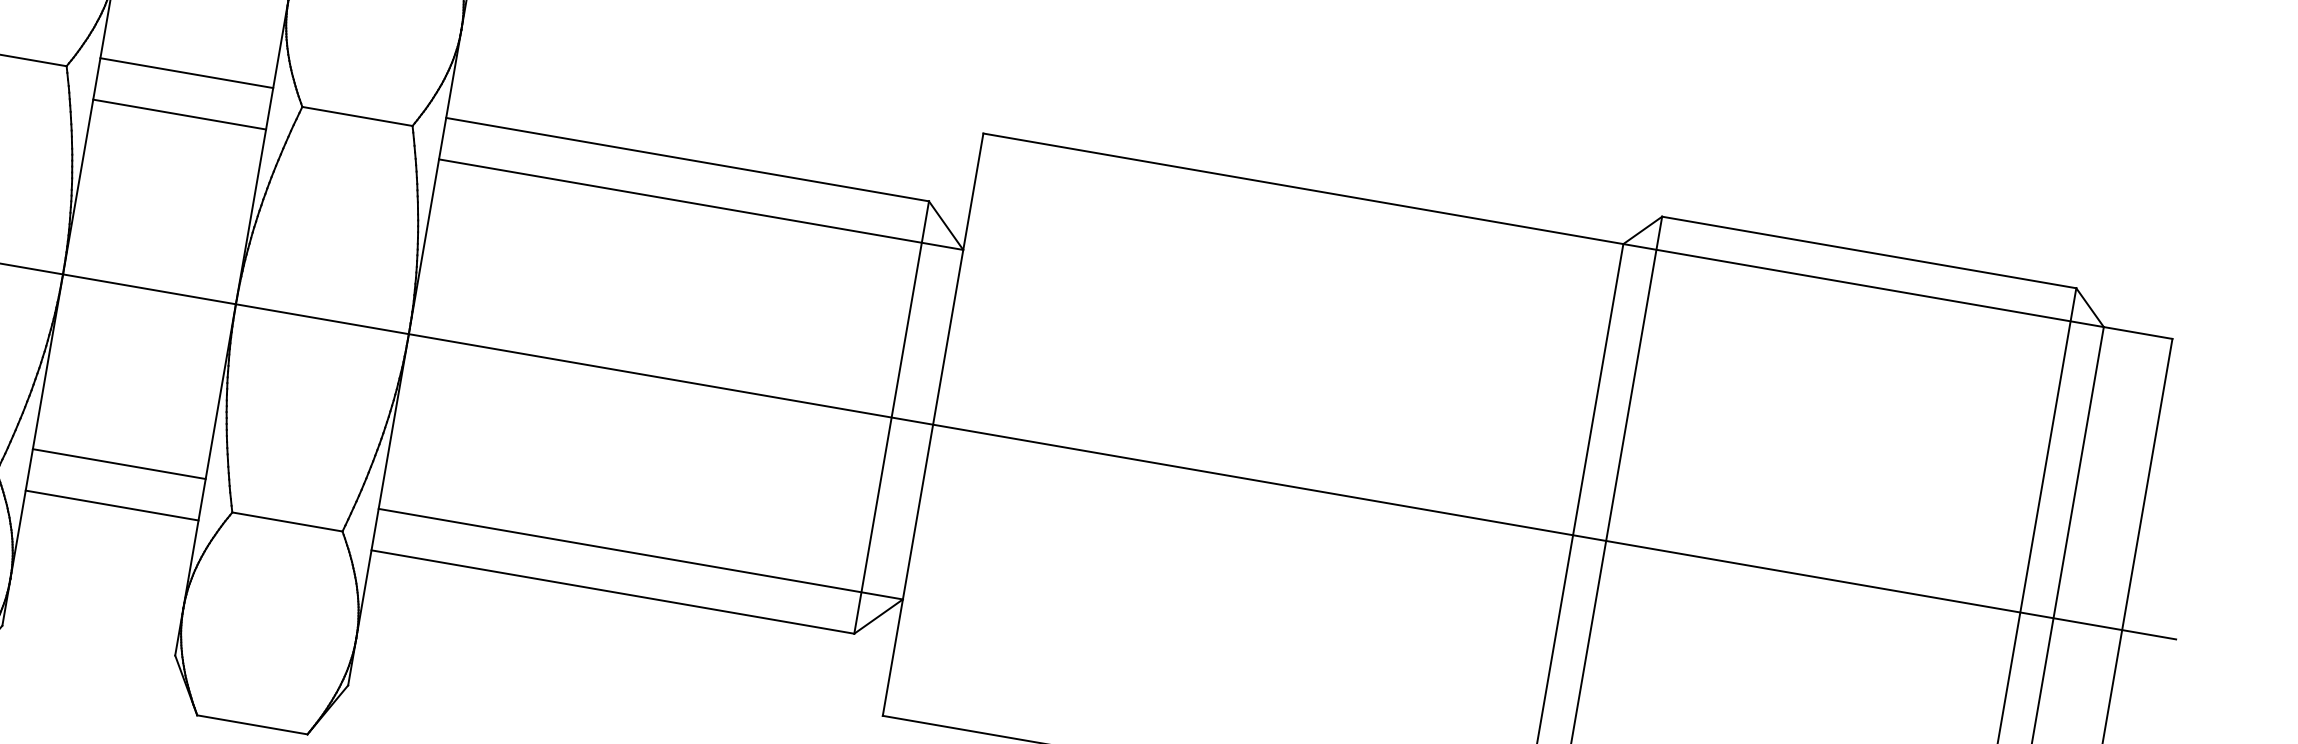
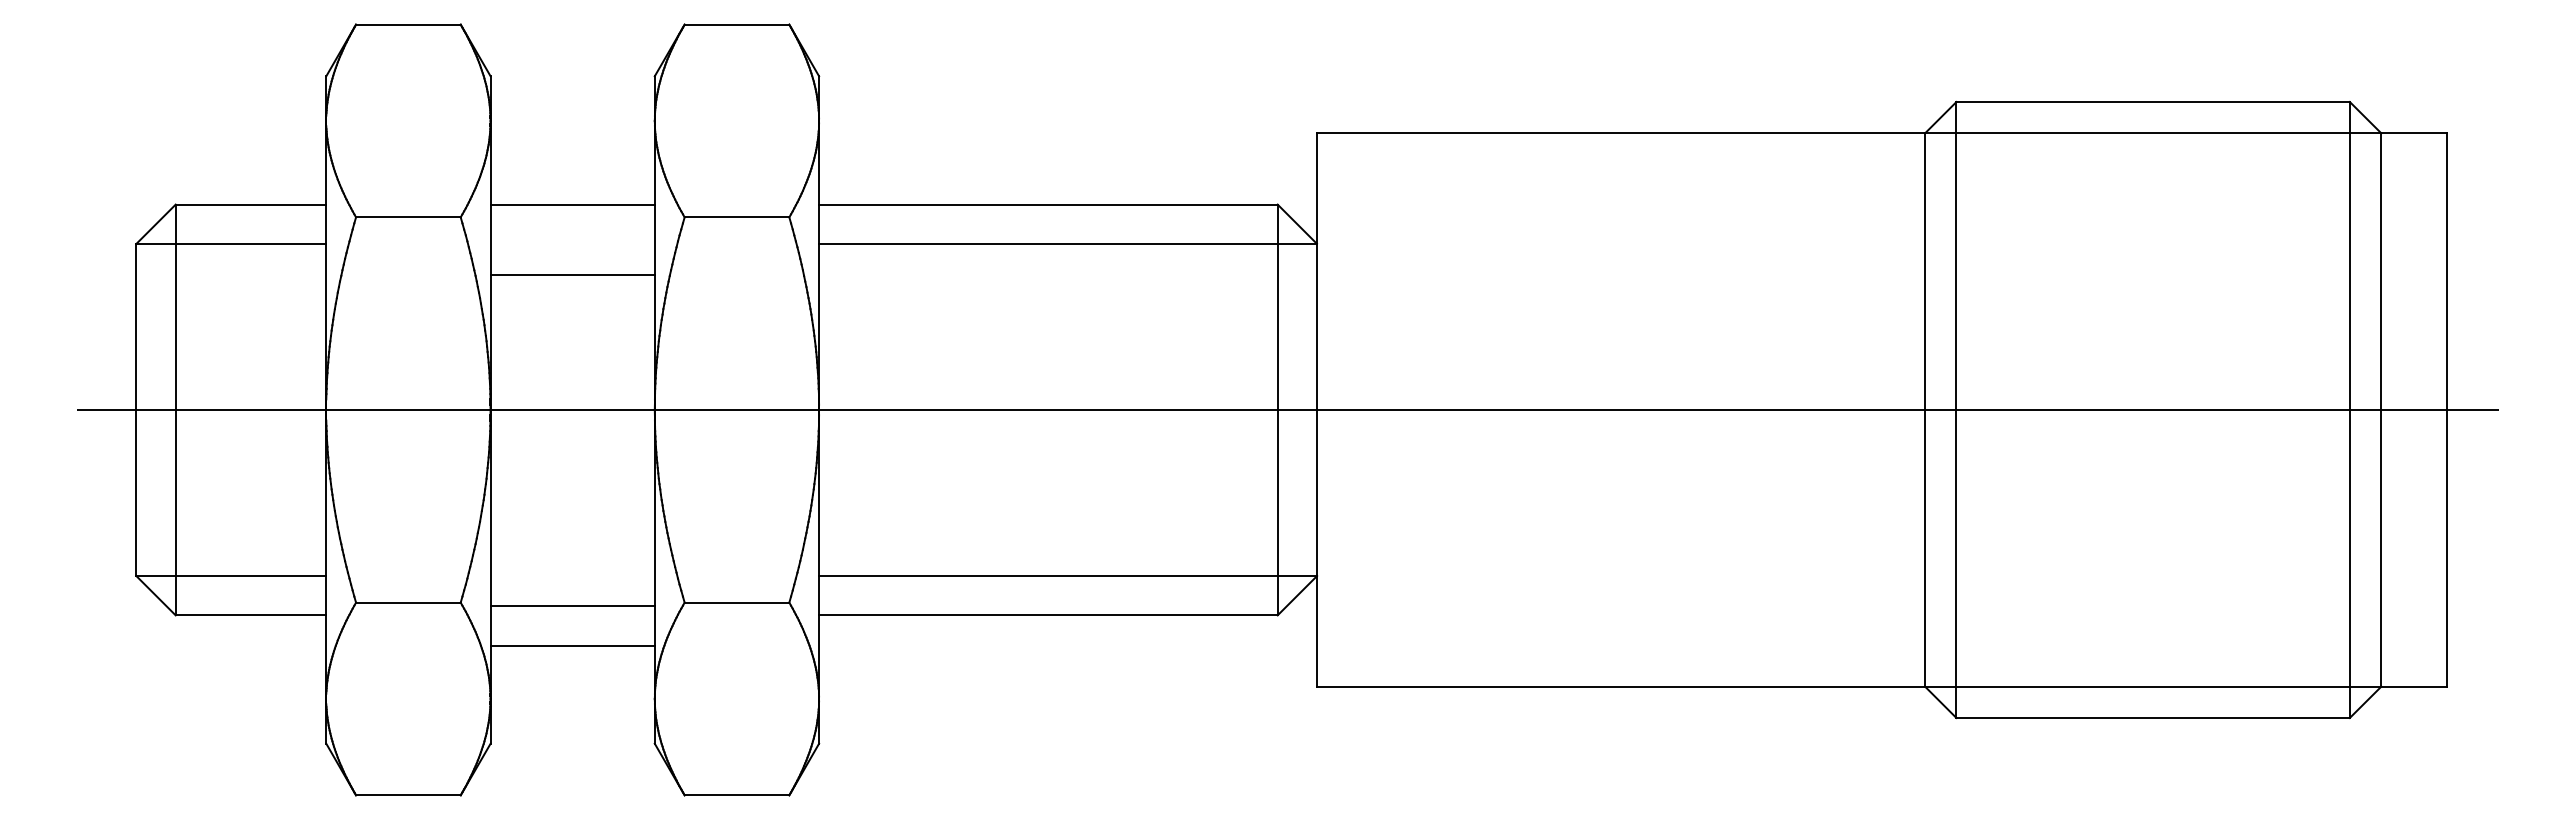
line: (179, 115) -> (572, 275), moved
line: (119, 463) -> (572, 605), moved
line: (111, 505) -> (572, 646), moved

